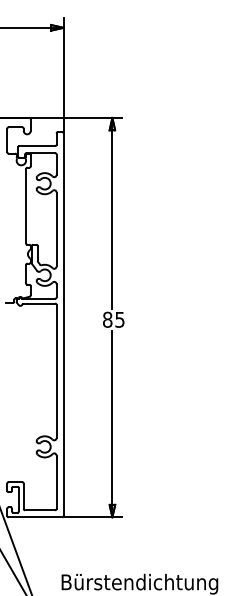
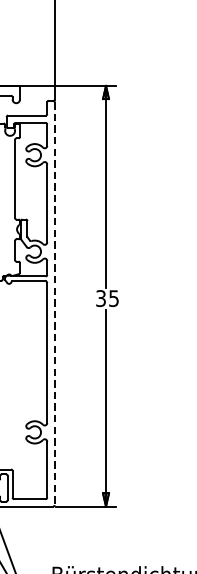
text: (107, 319) -> (100, 298), 85 -> 35
line: (63, 325) -> (54, 304), solid -> dashed

